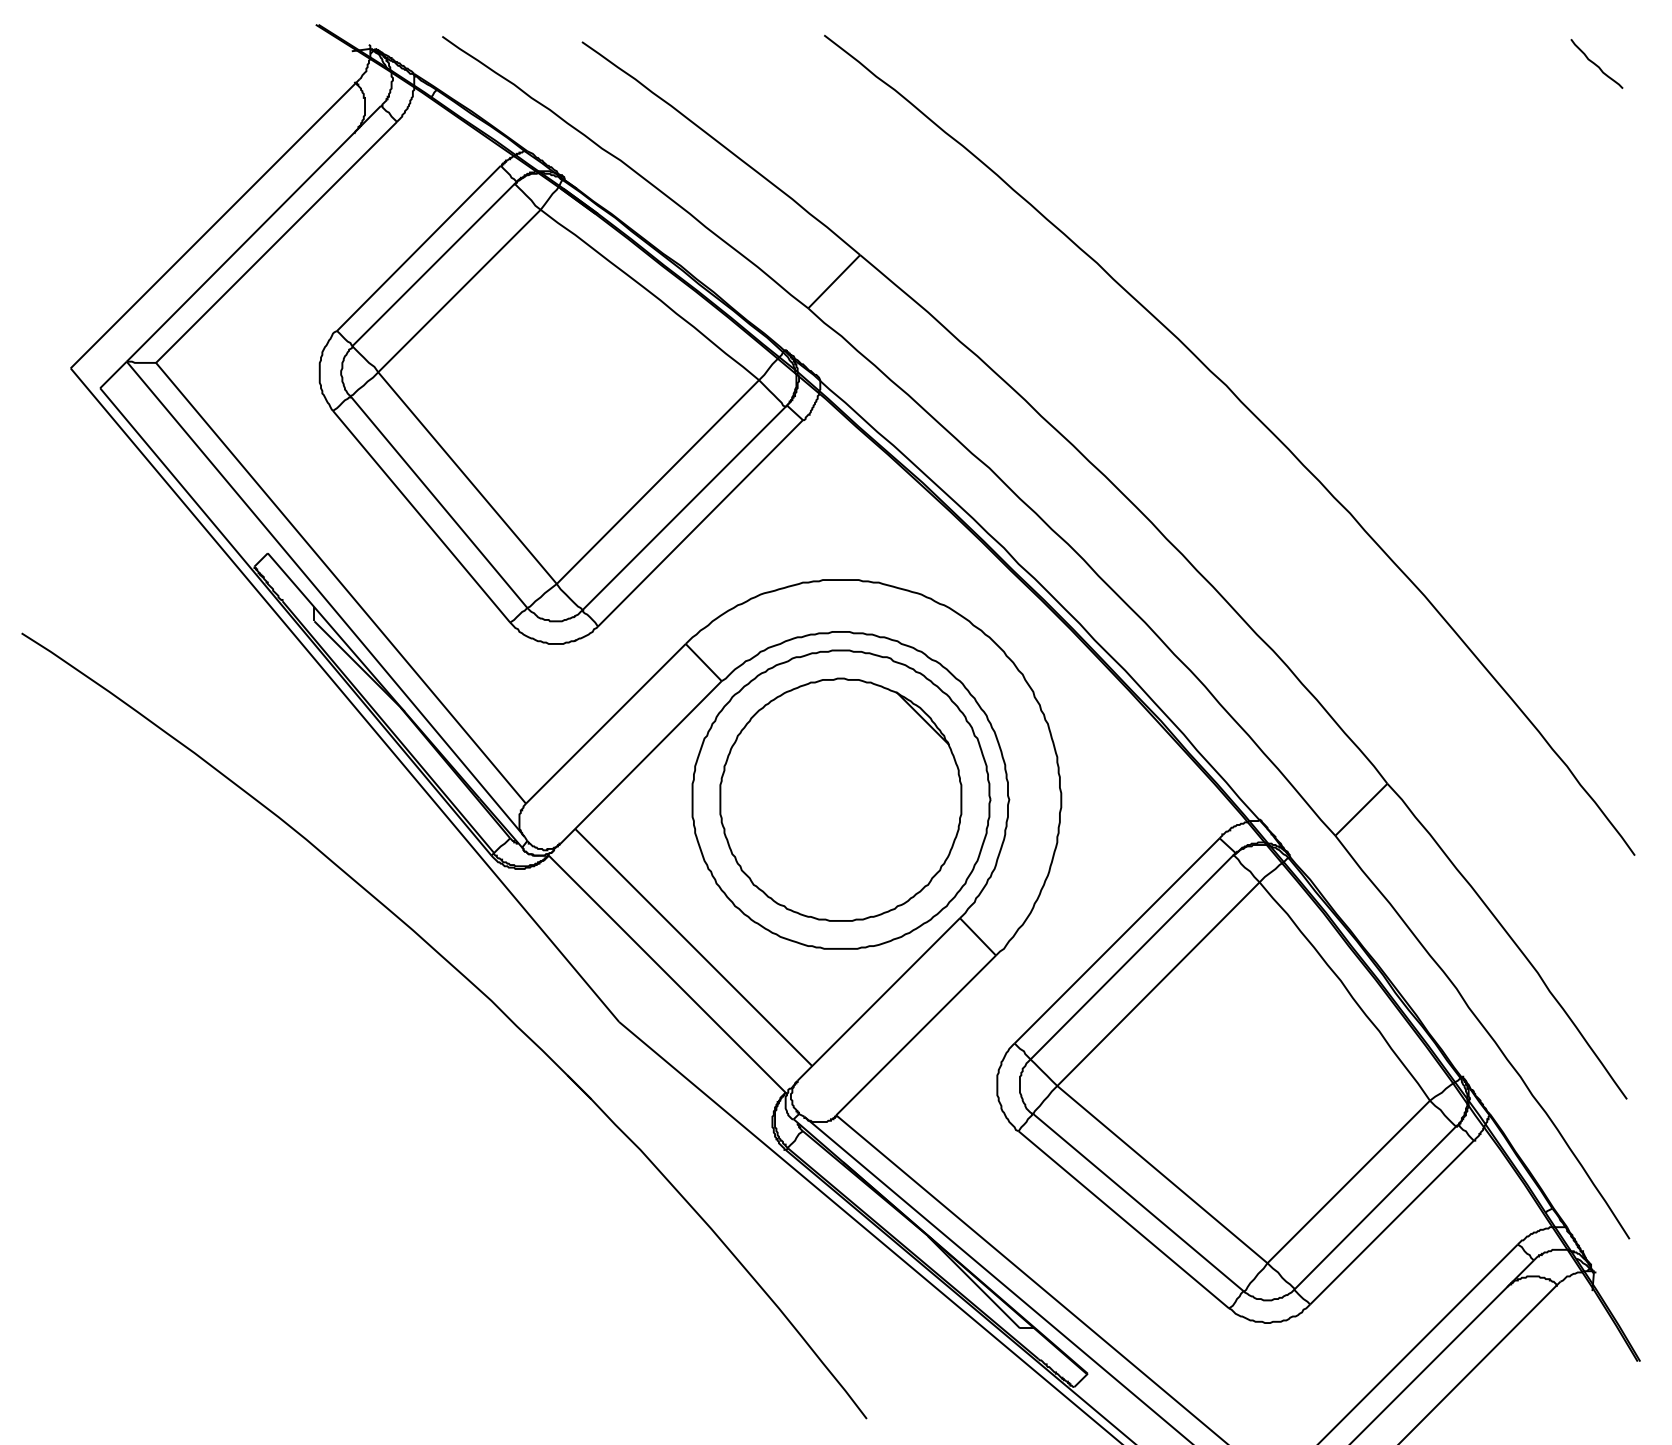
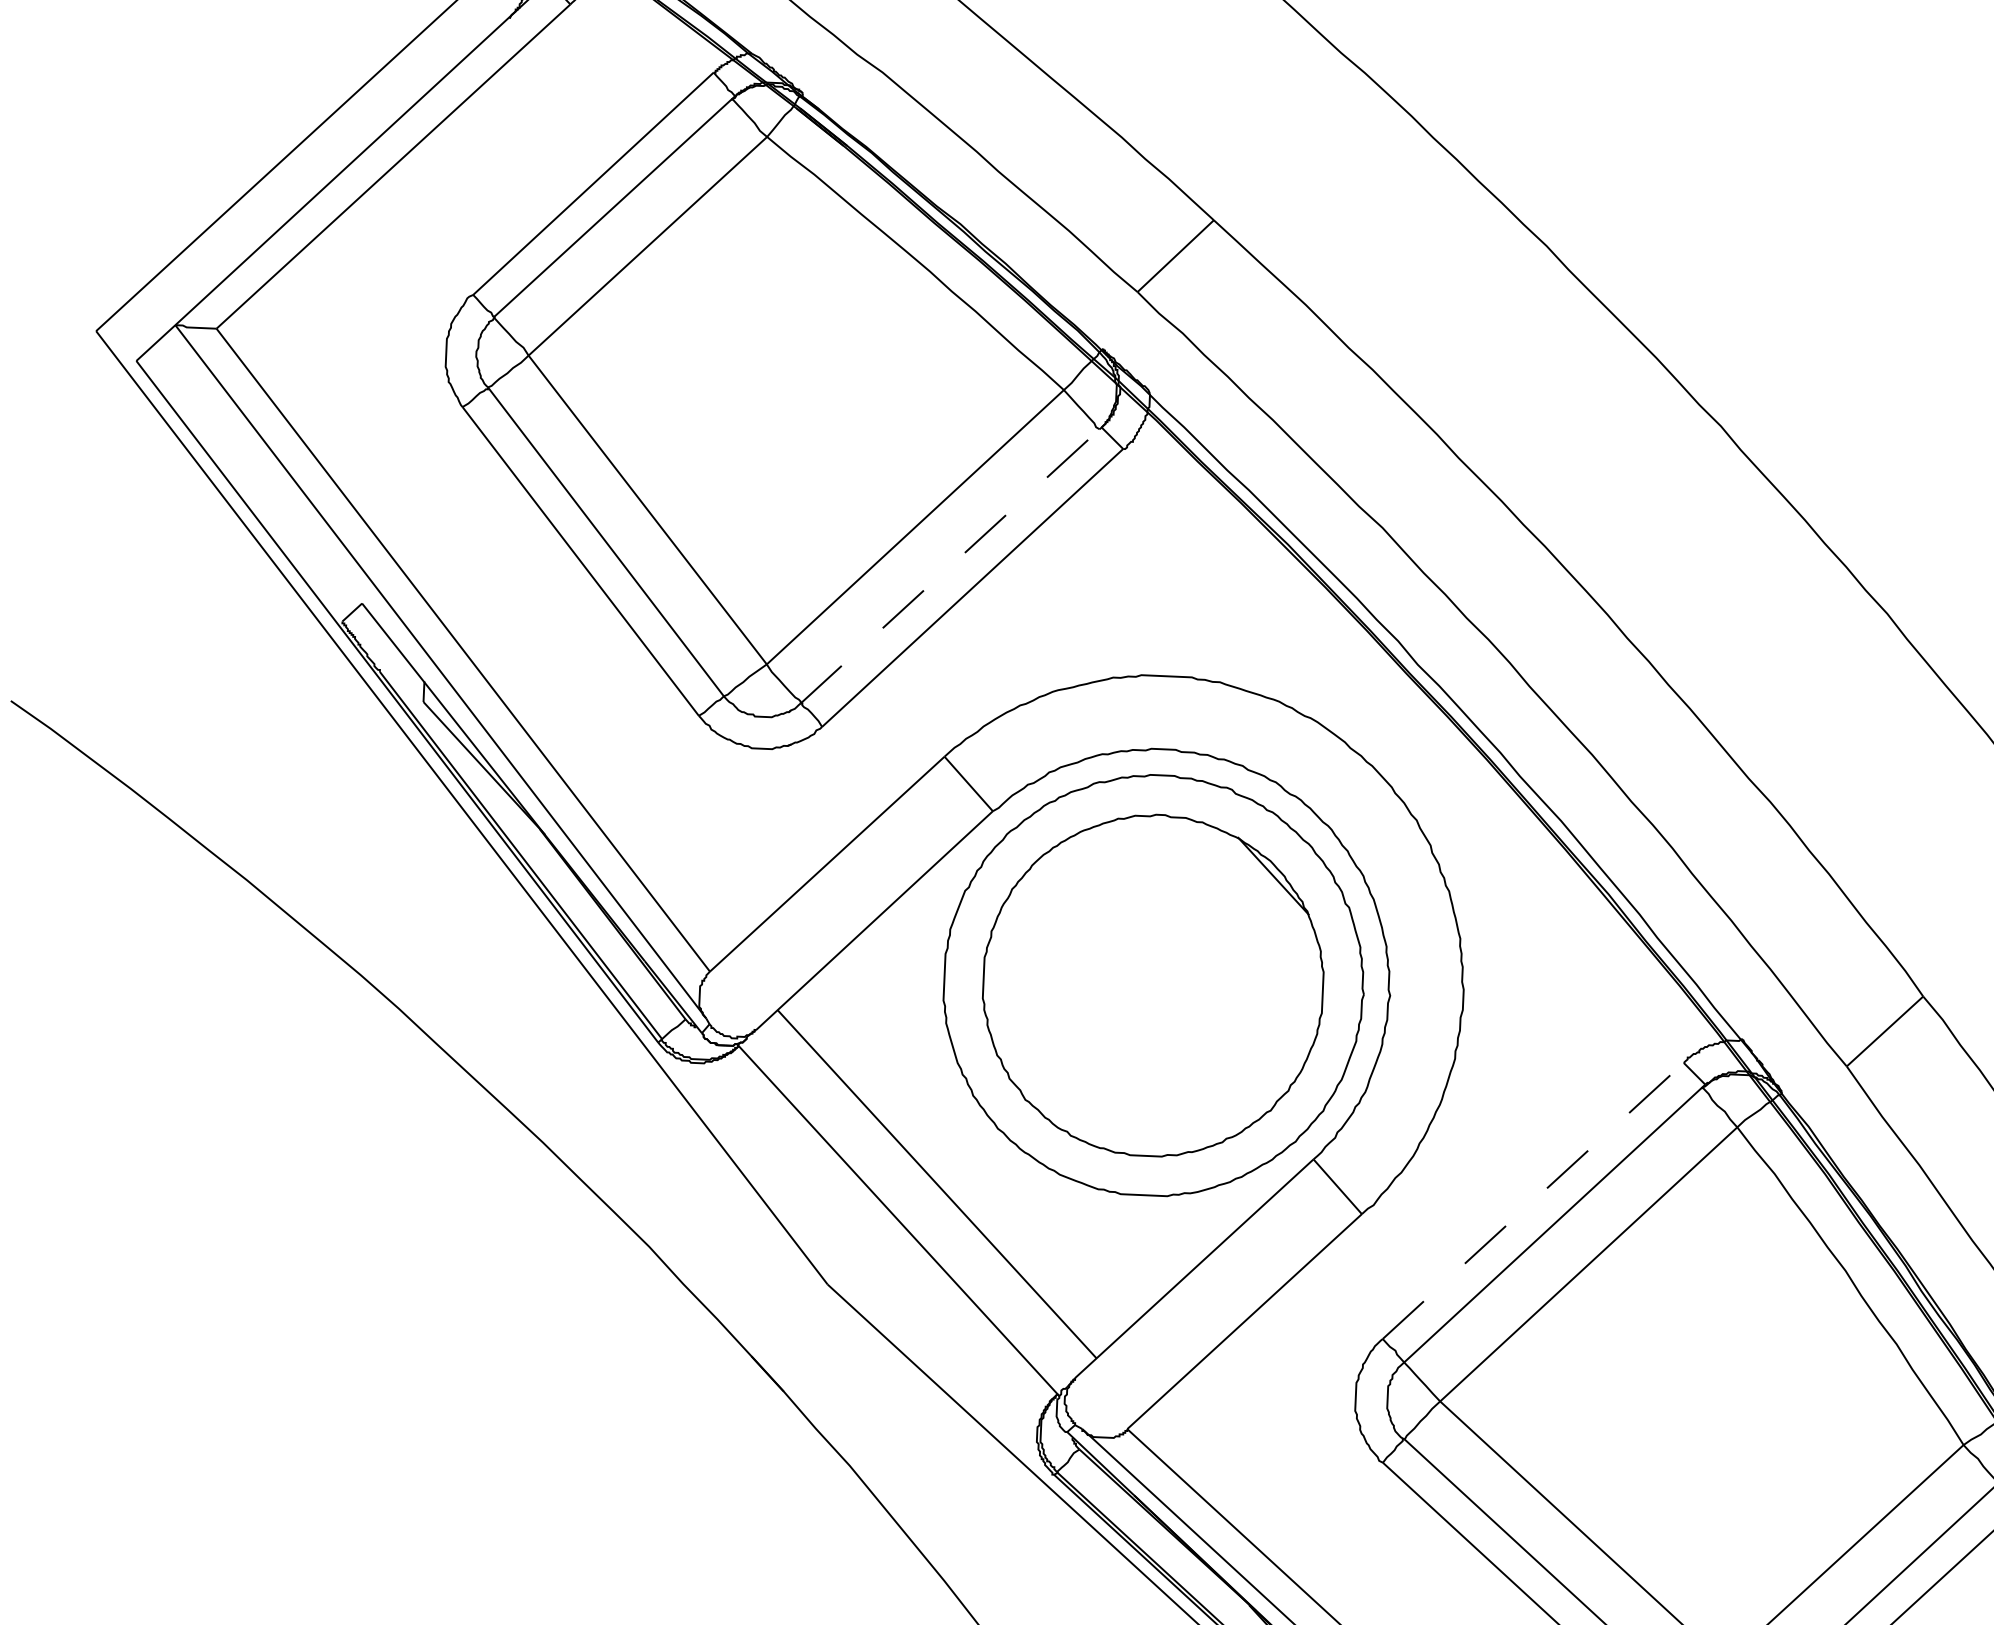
line: (684, 507) -> (951, 564), solid -> dashed
line: (1117, 940) -> (1533, 1200), solid -> dashed

